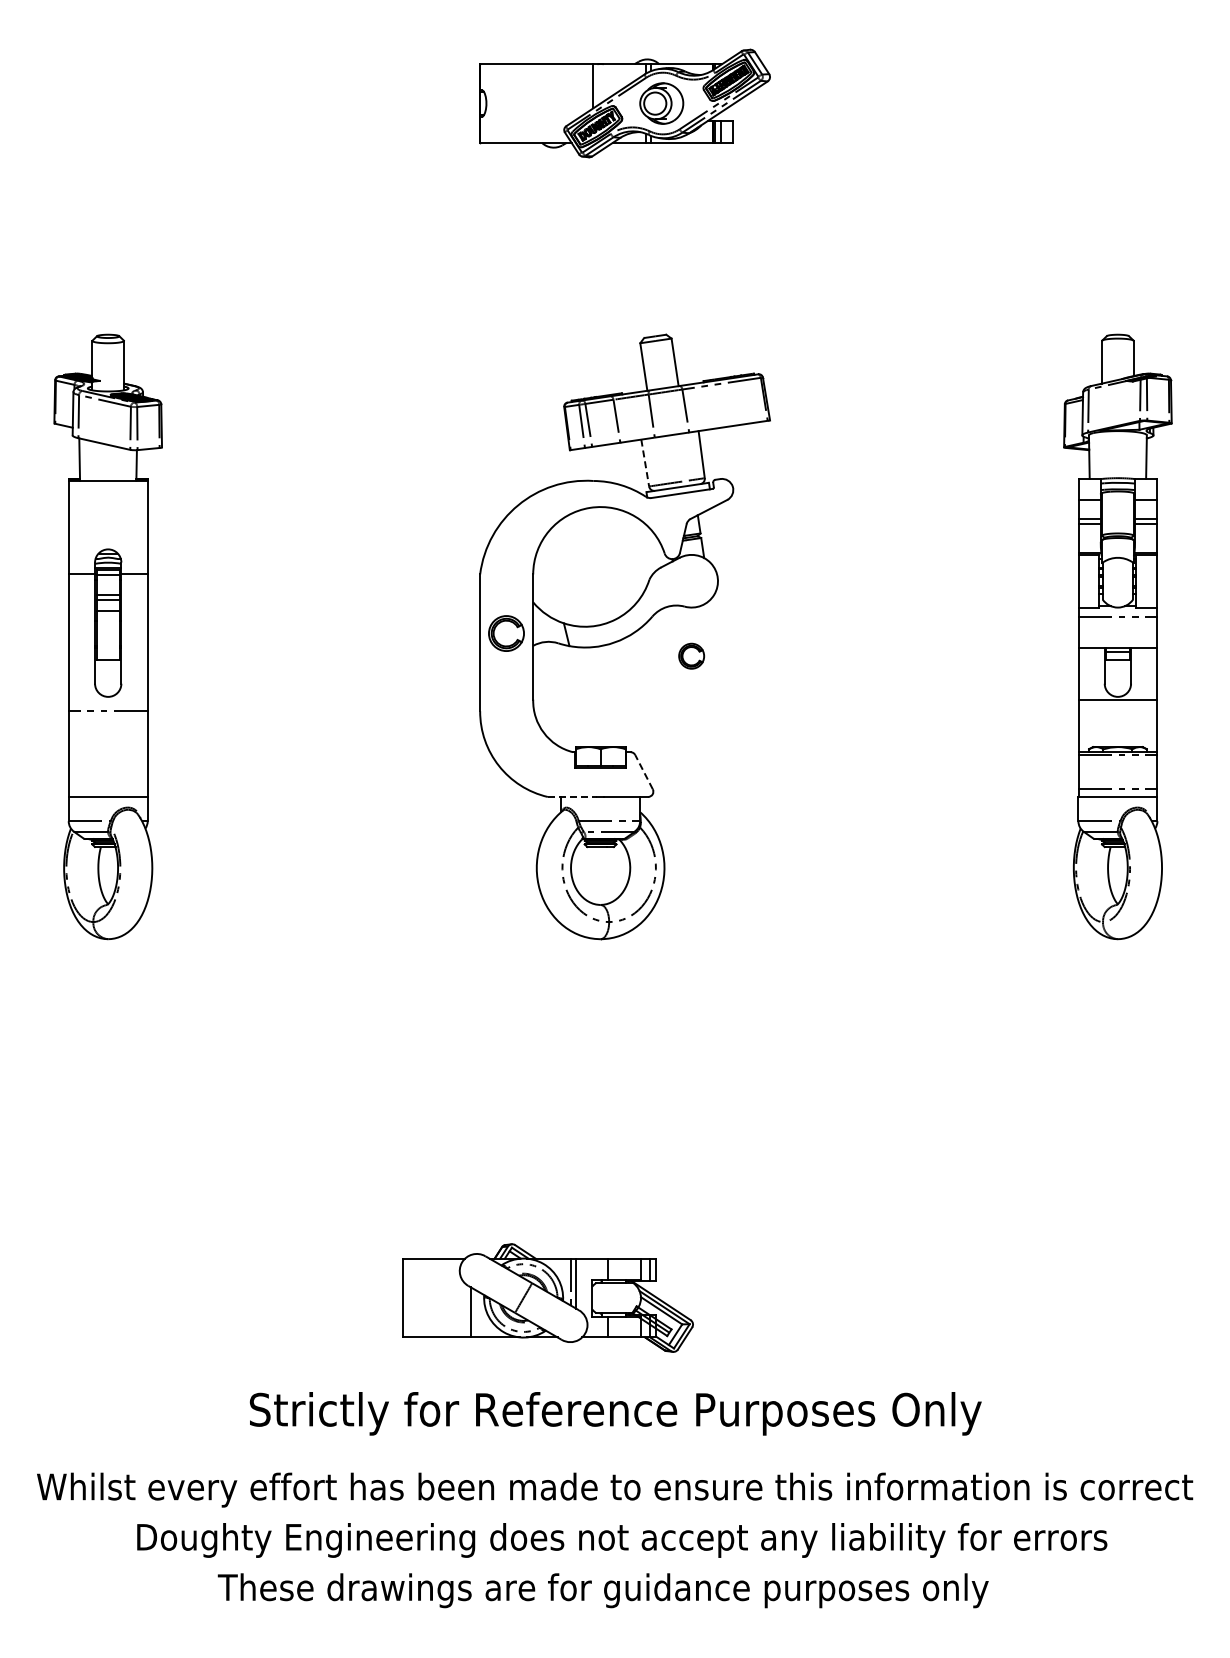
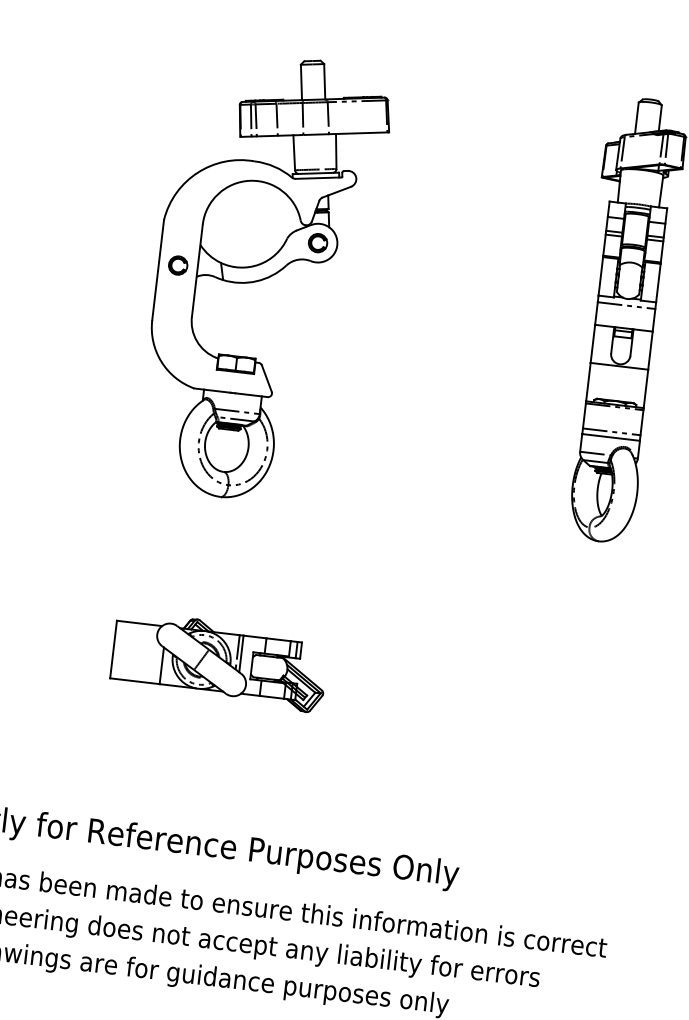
line: (645, 463) -> (294, 153), dashed -> solid
part: (506, 633) -> (178, 265), size x0.71
part: (691, 655) -> (317, 242), moved
line: (643, 771) -> (266, 378), dashed -> solid
line: (572, 796) -> (212, 390), dashed -> solid
part: (547, 1297) -> (219, 661), moved

